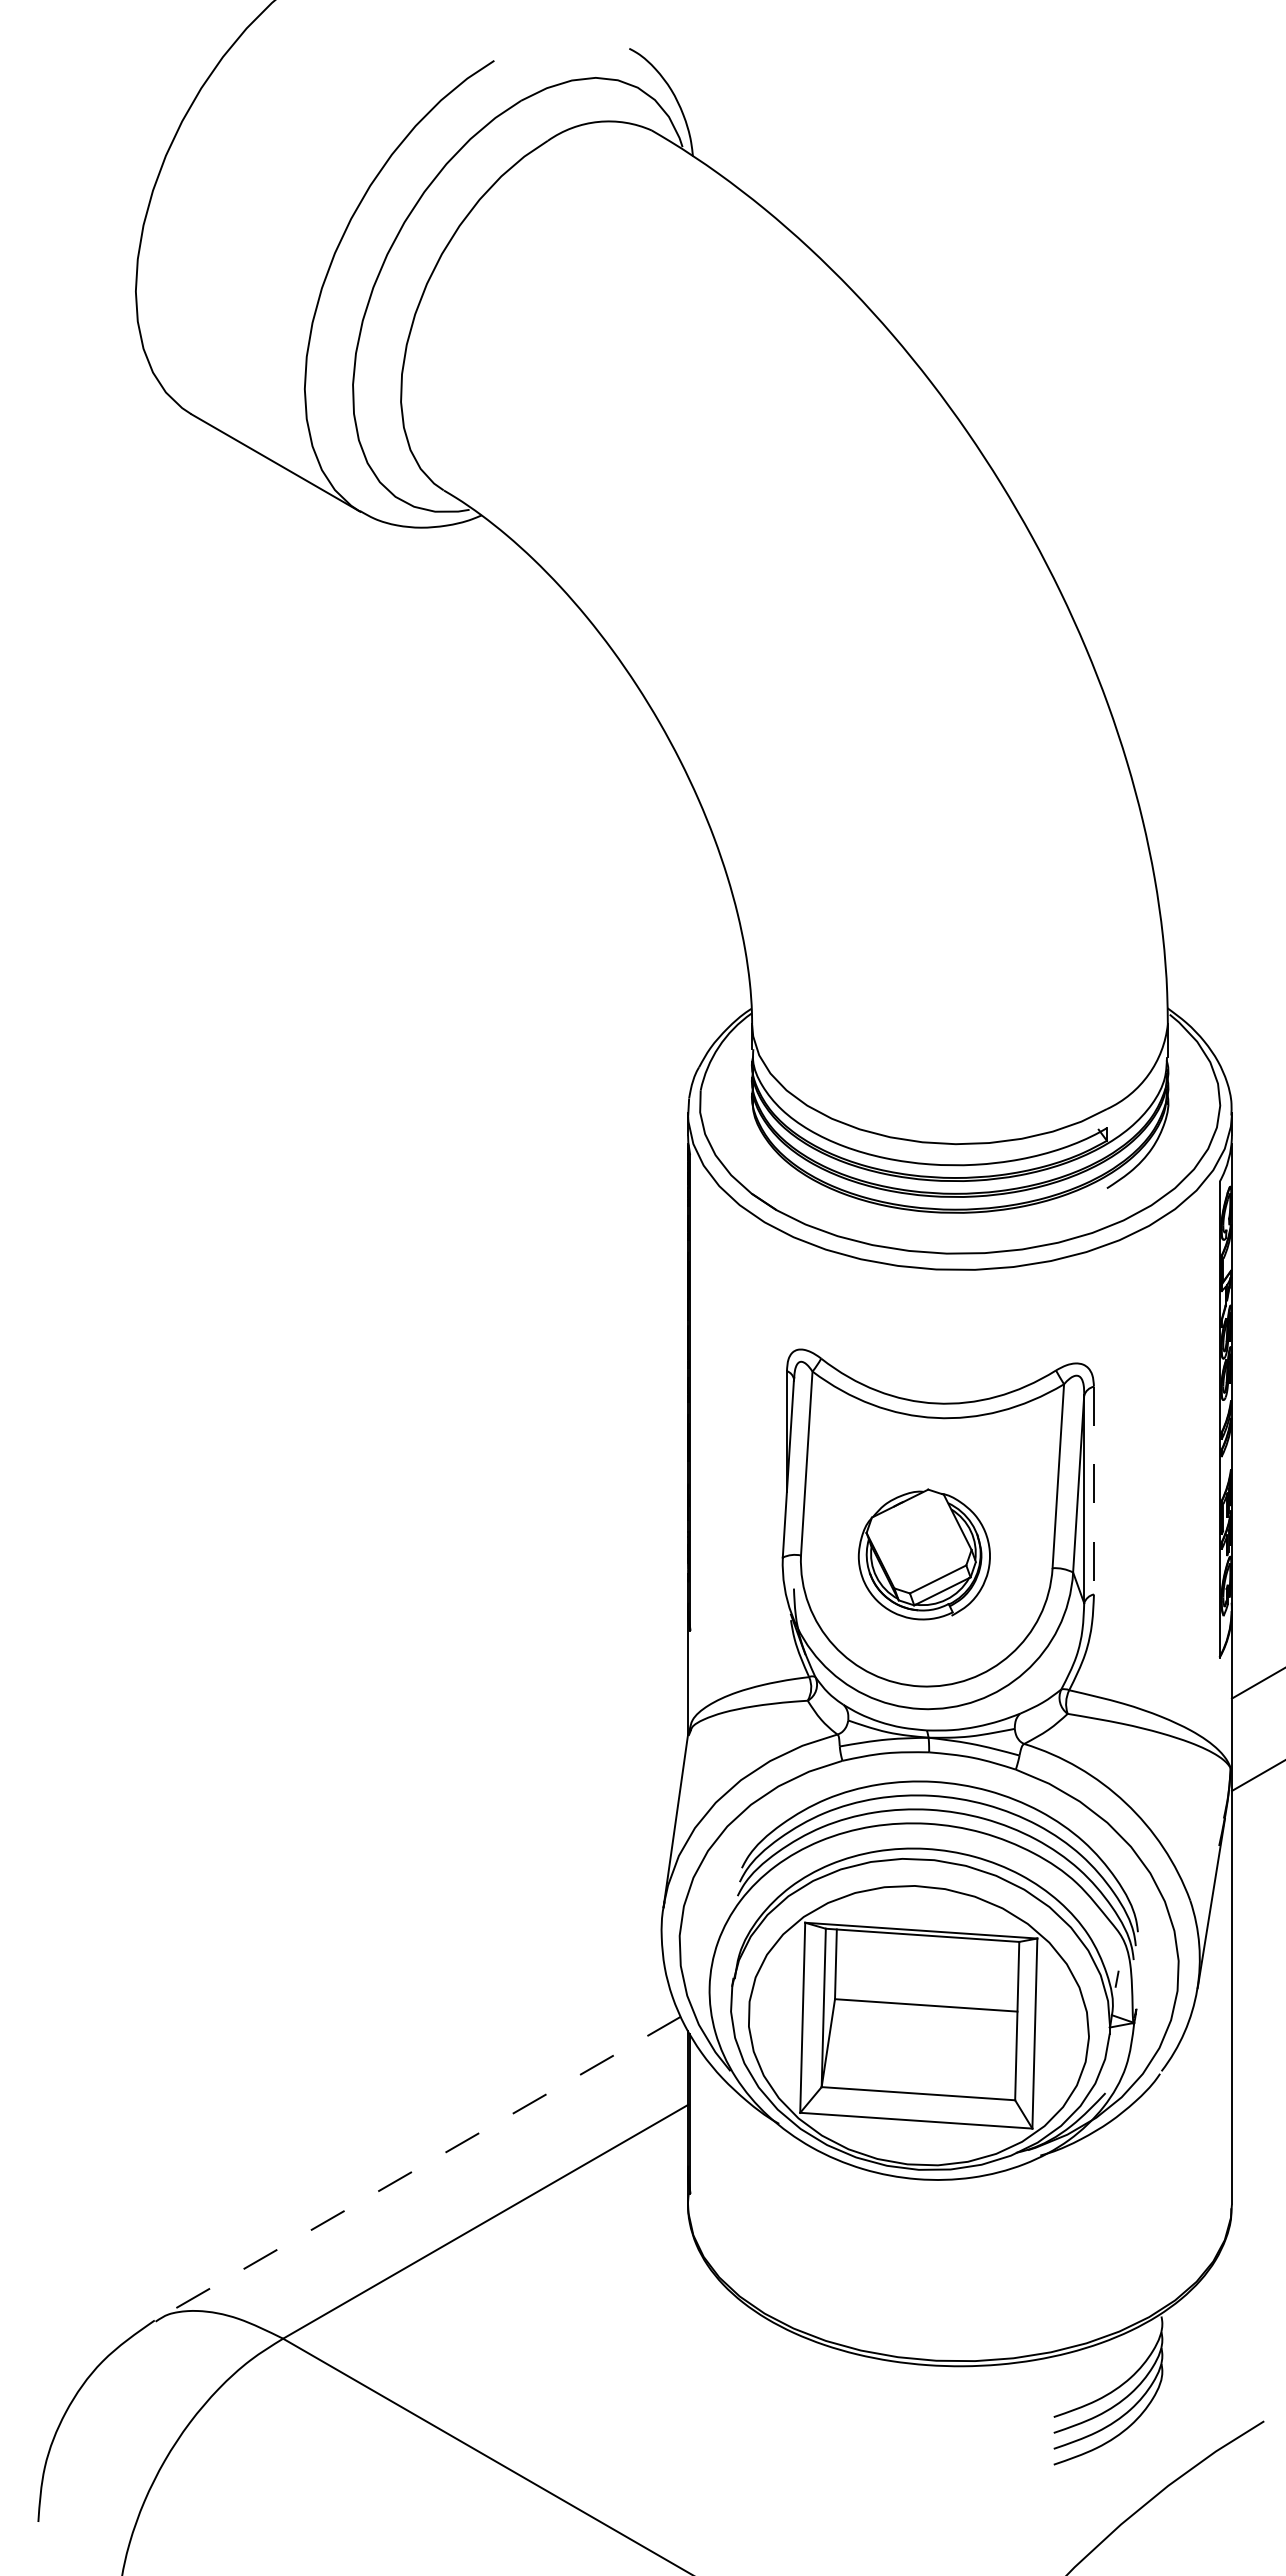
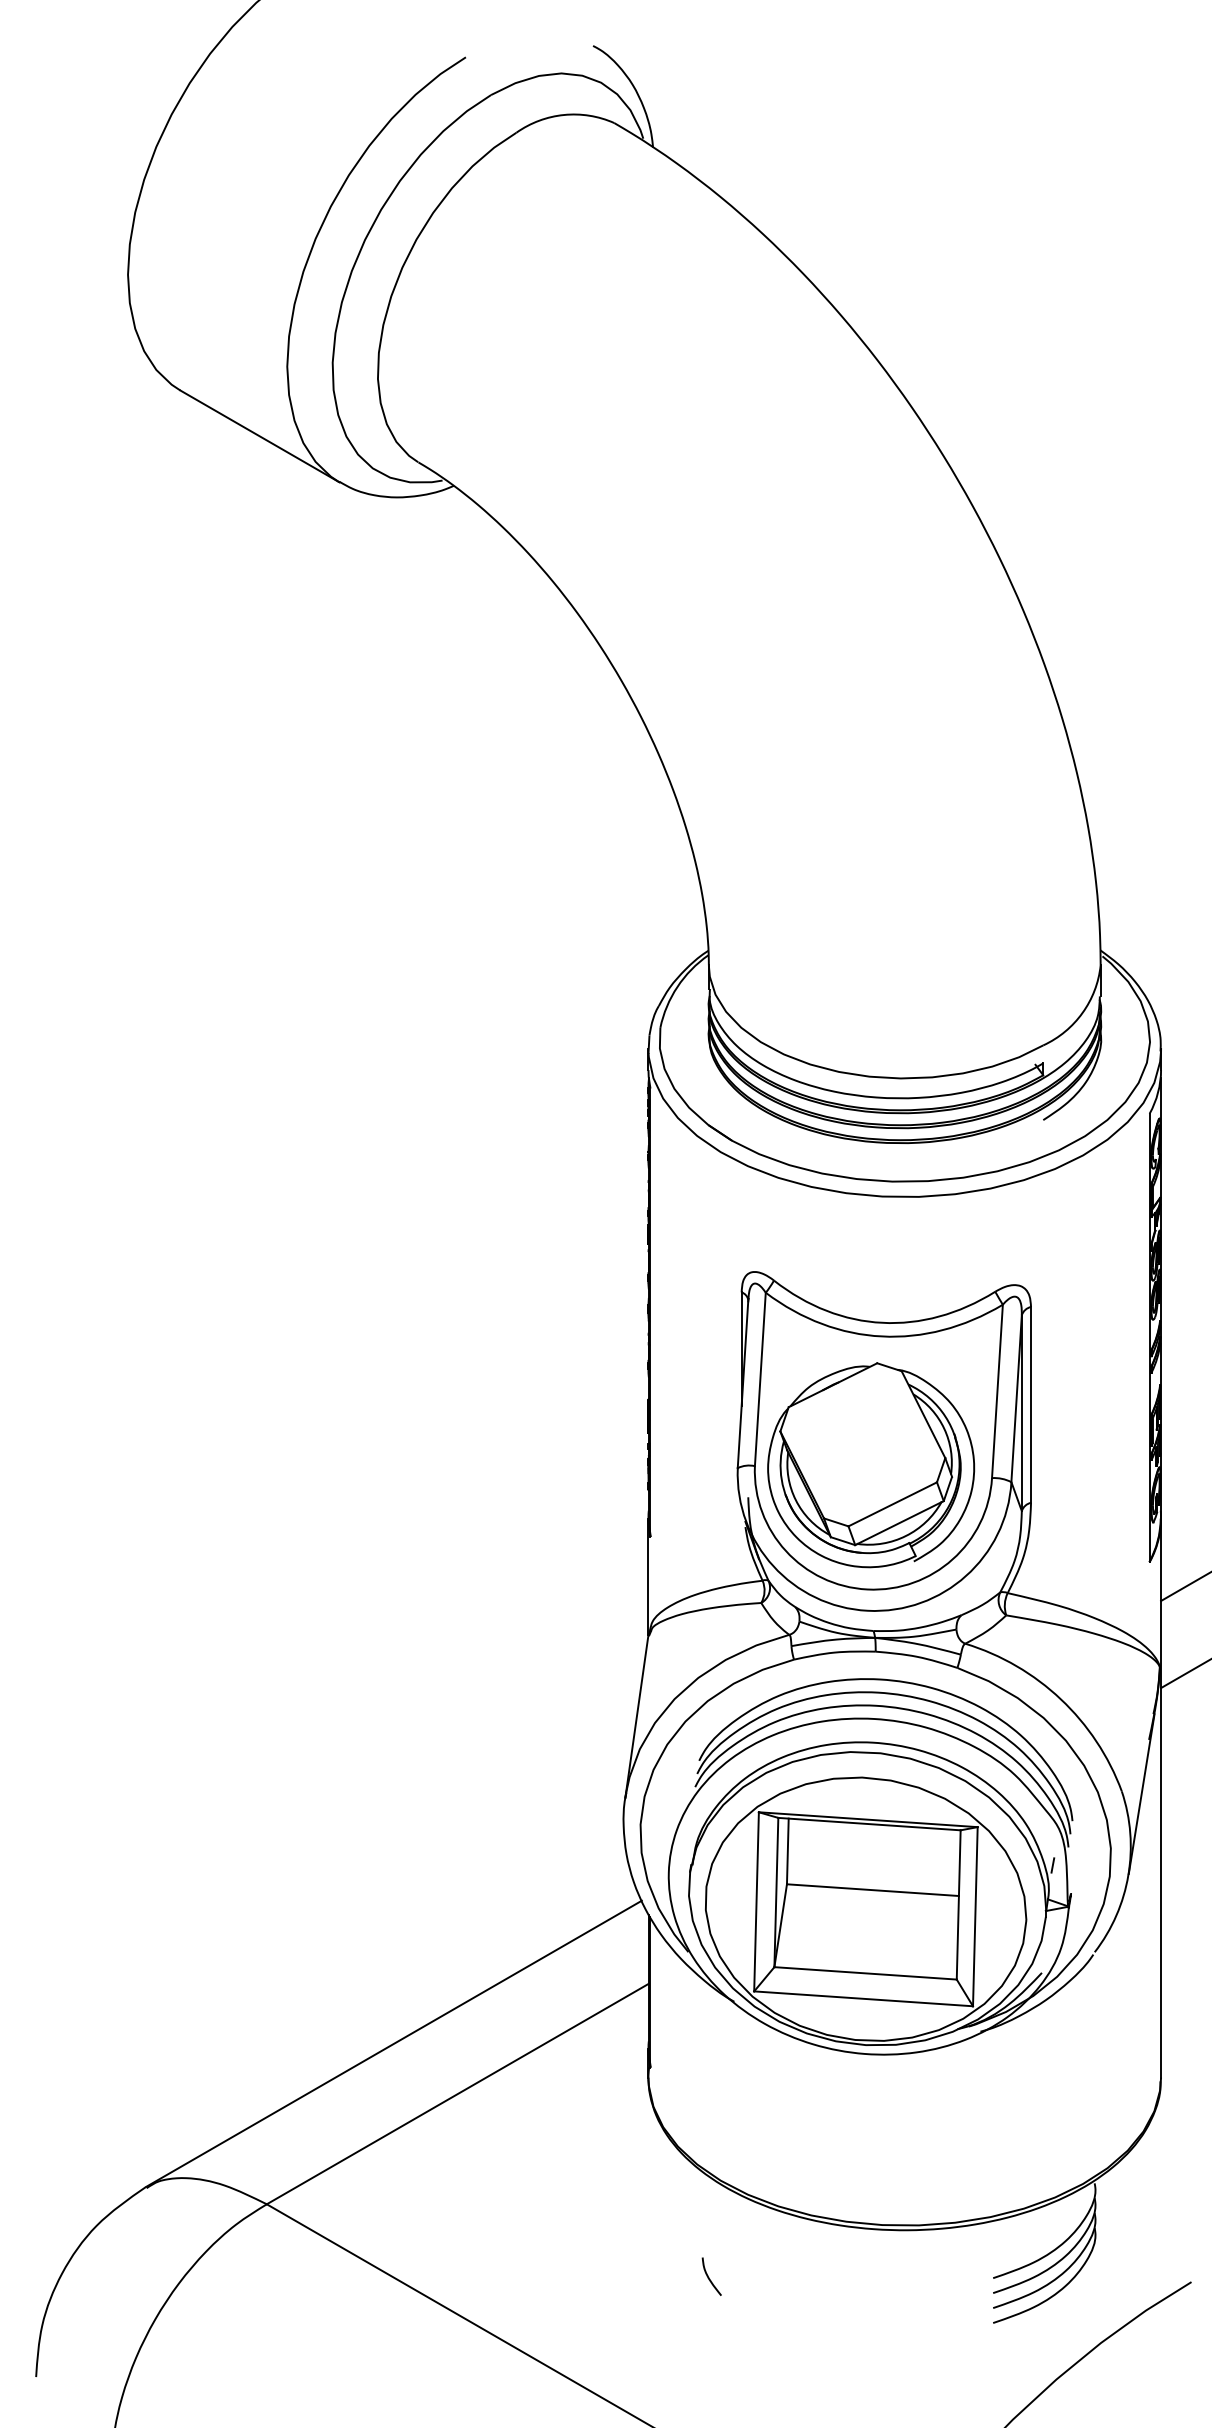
line: (1093, 1490) -> (1030, 1404), dashed -> solid
part: (924, 1554) -> (871, 1465), size x1.67
line: (418, 2168) -> (394, 2043), dashed -> solid
curve: (752, 2415) -> (709, 2276), added

